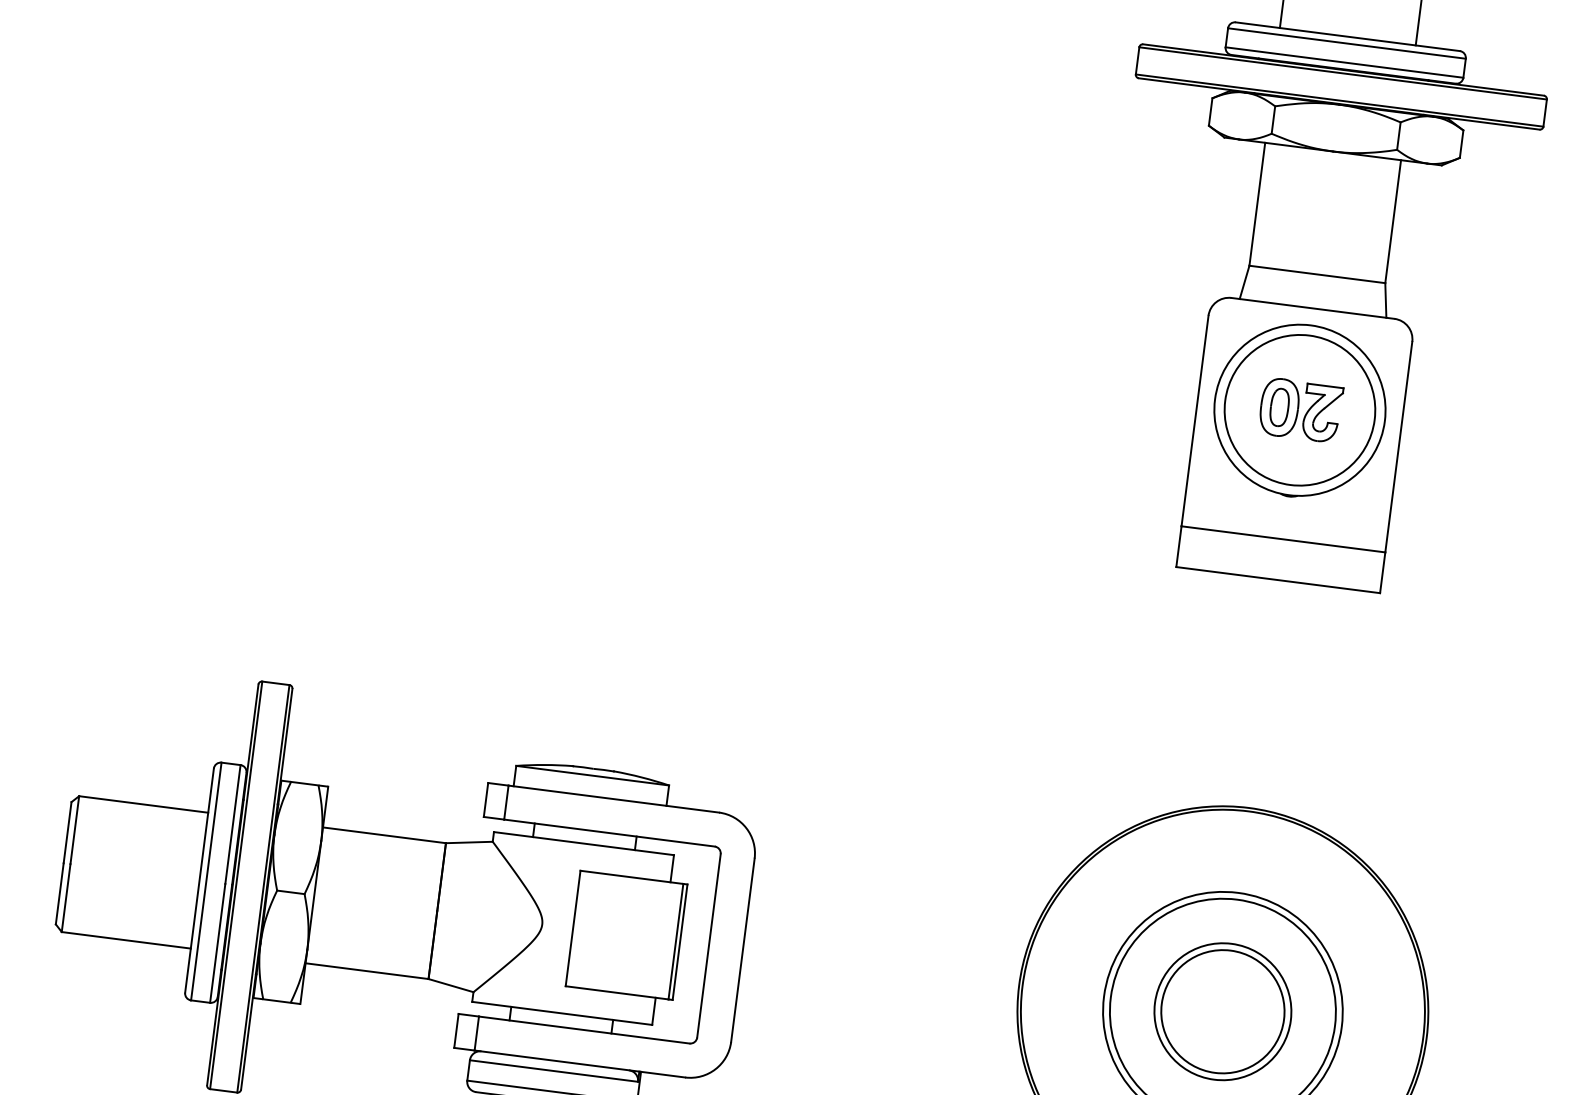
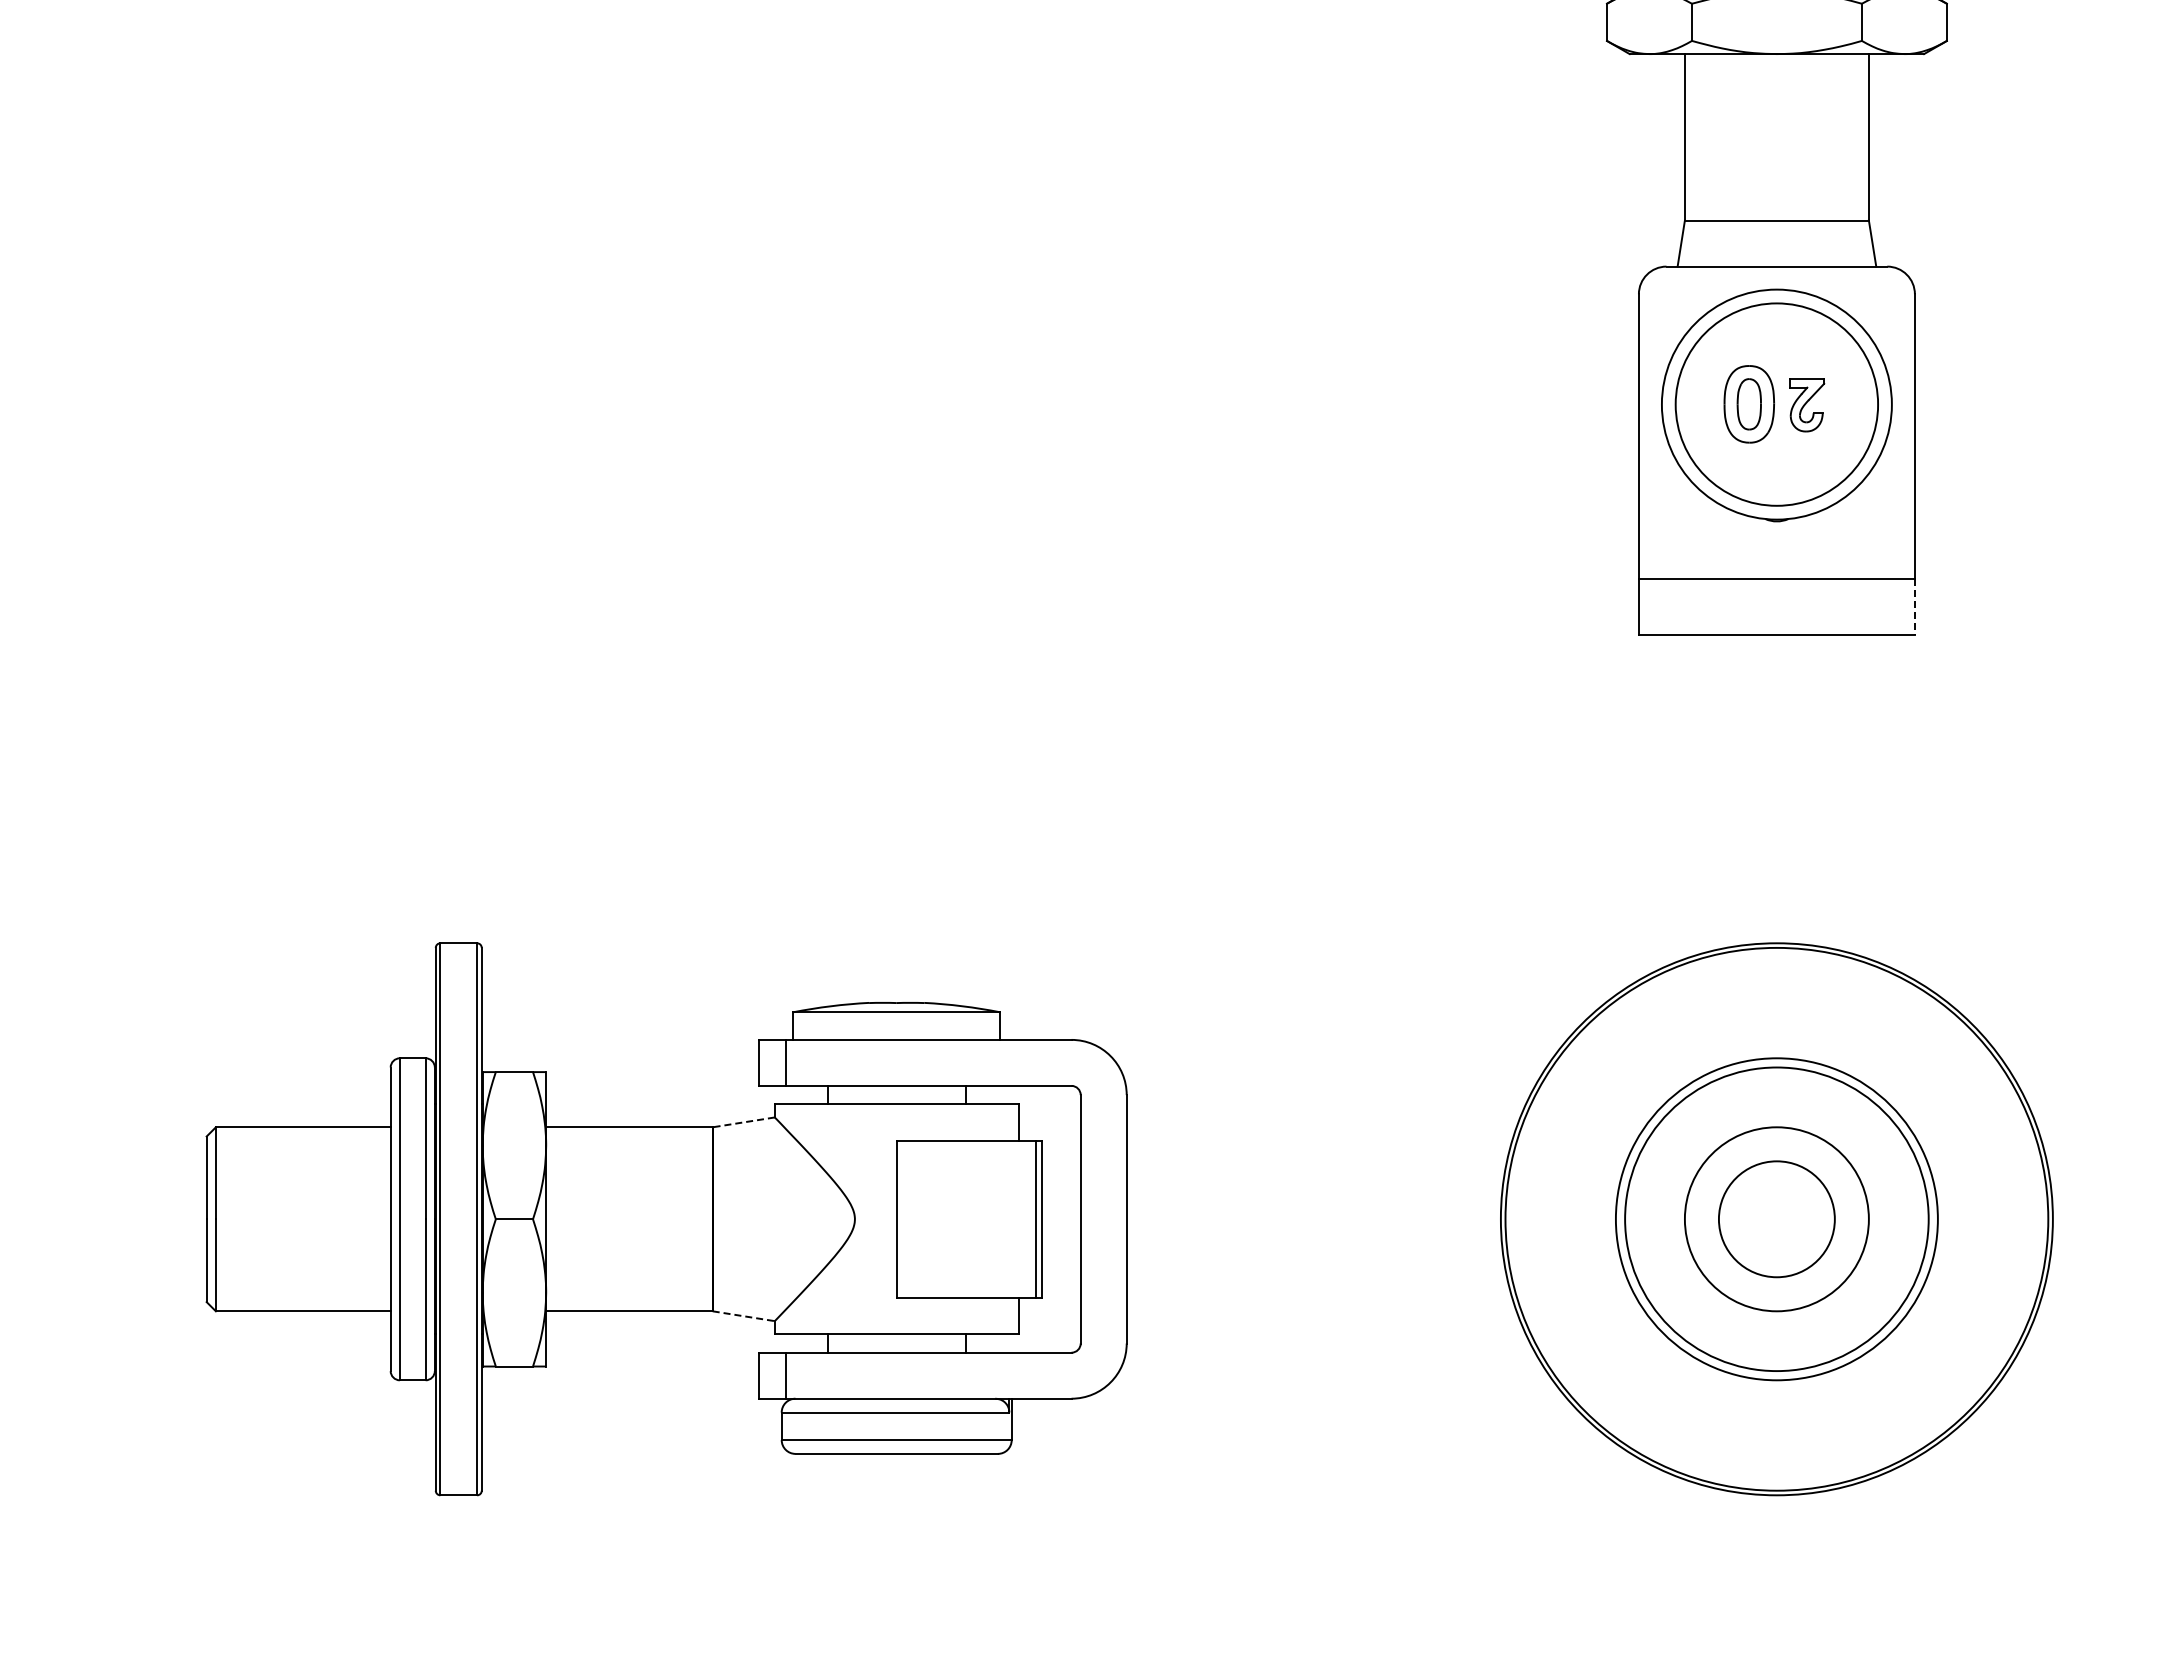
part: (1322, 413) -> (1807, 405), size x0.7
line: (1382, 573) -> (1914, 607), solid -> dashed
line: (469, 842) -> (743, 1122), solid -> dashed
line: (451, 985) -> (744, 1316), solid -> dashed
circle: (1222, 1011) -> (1776, 1219), size x0.7

